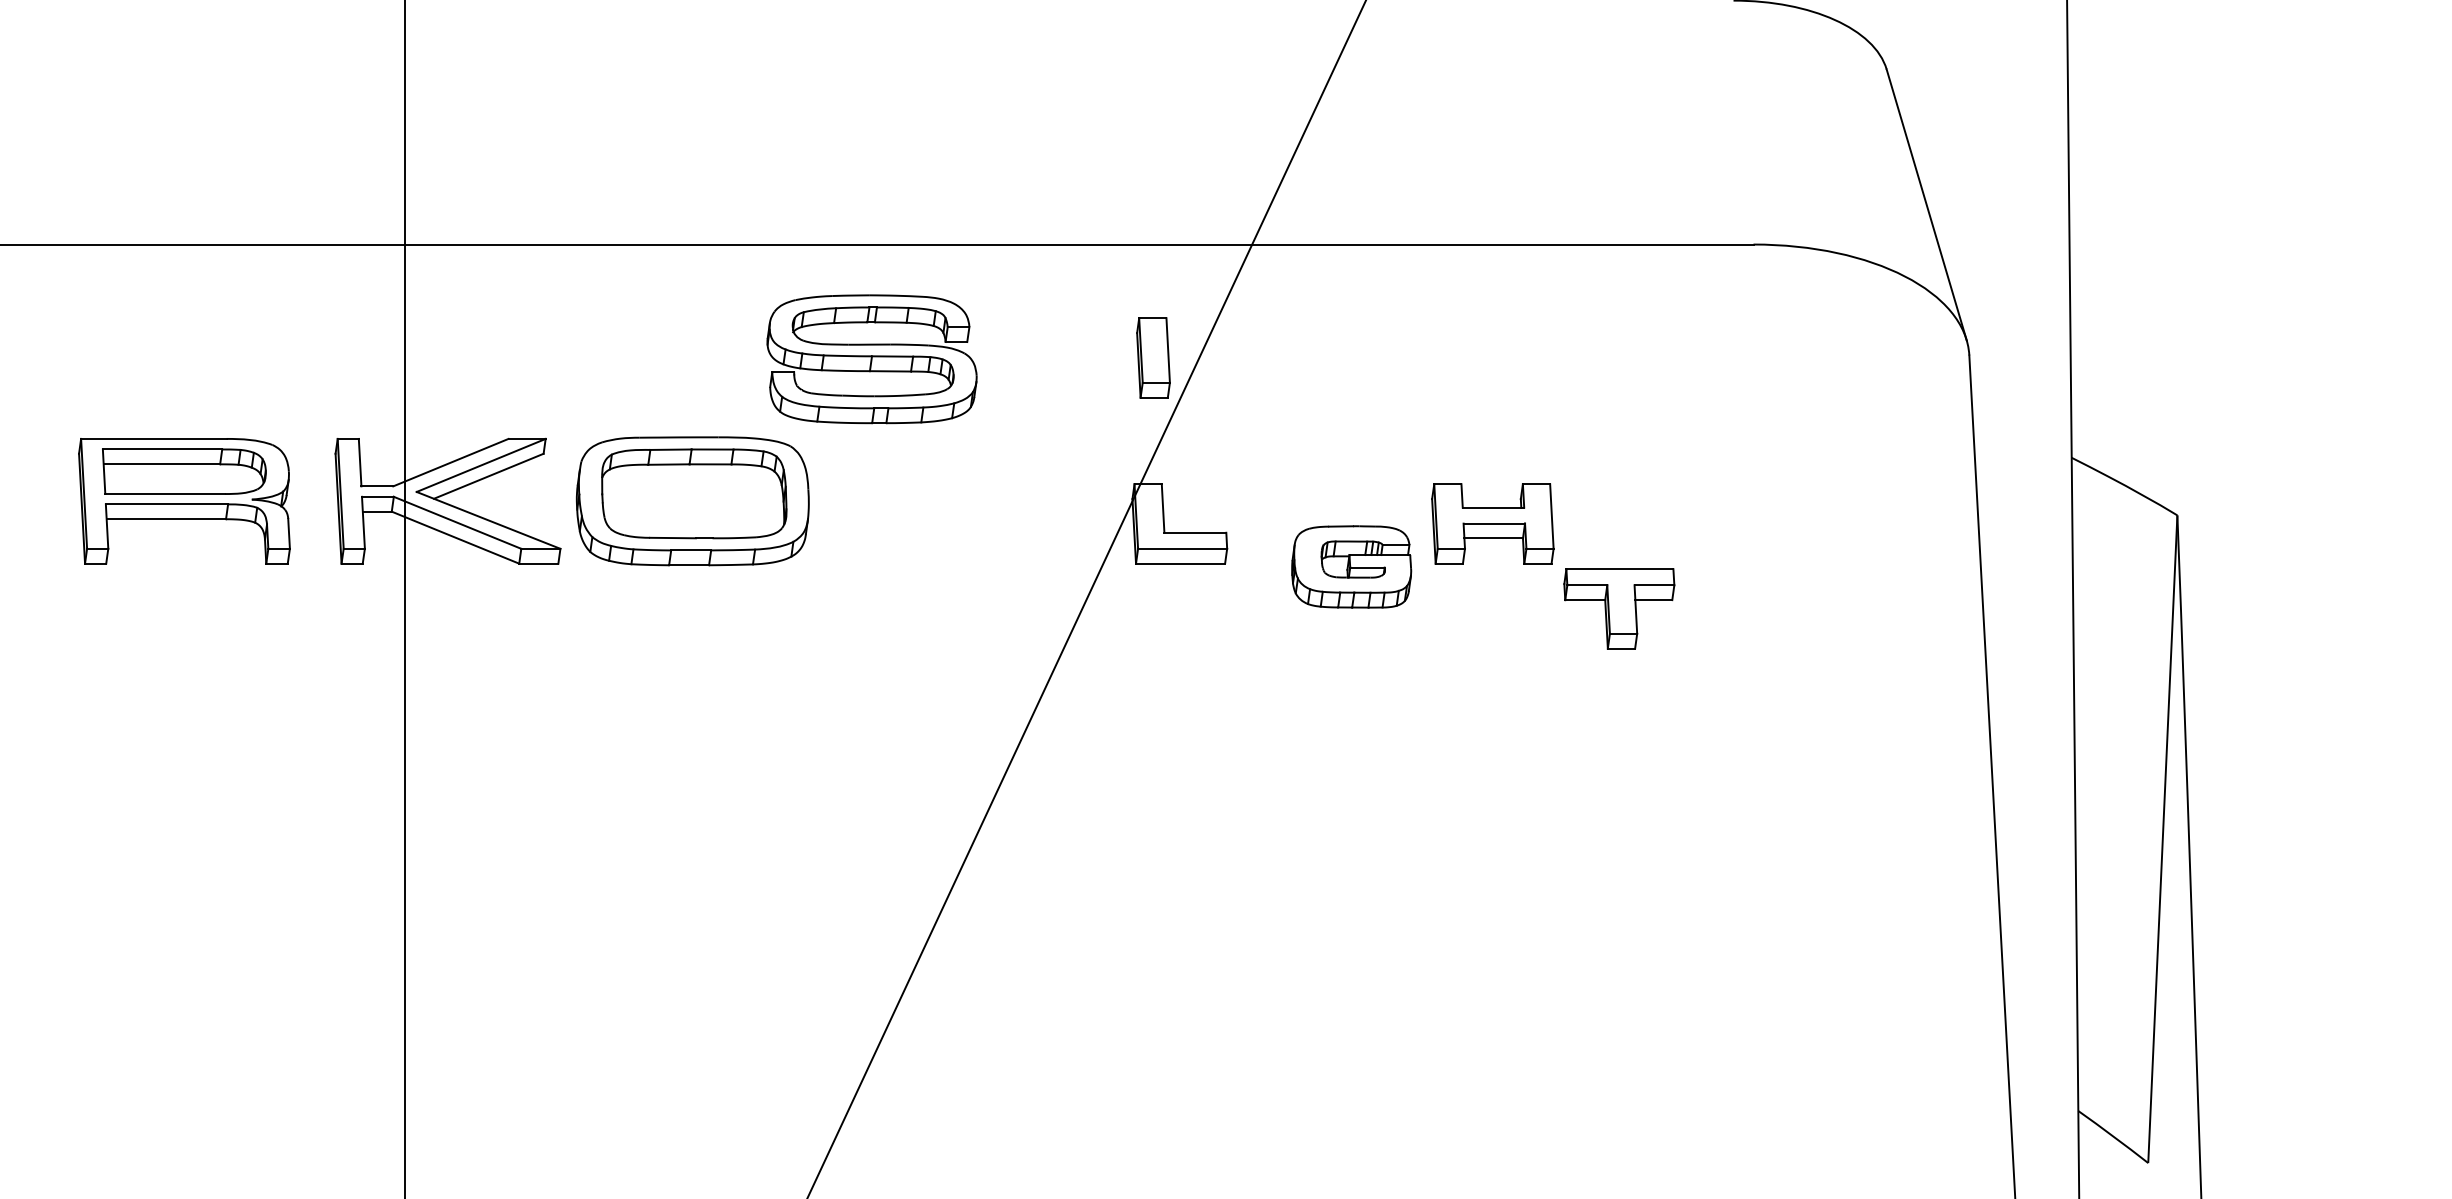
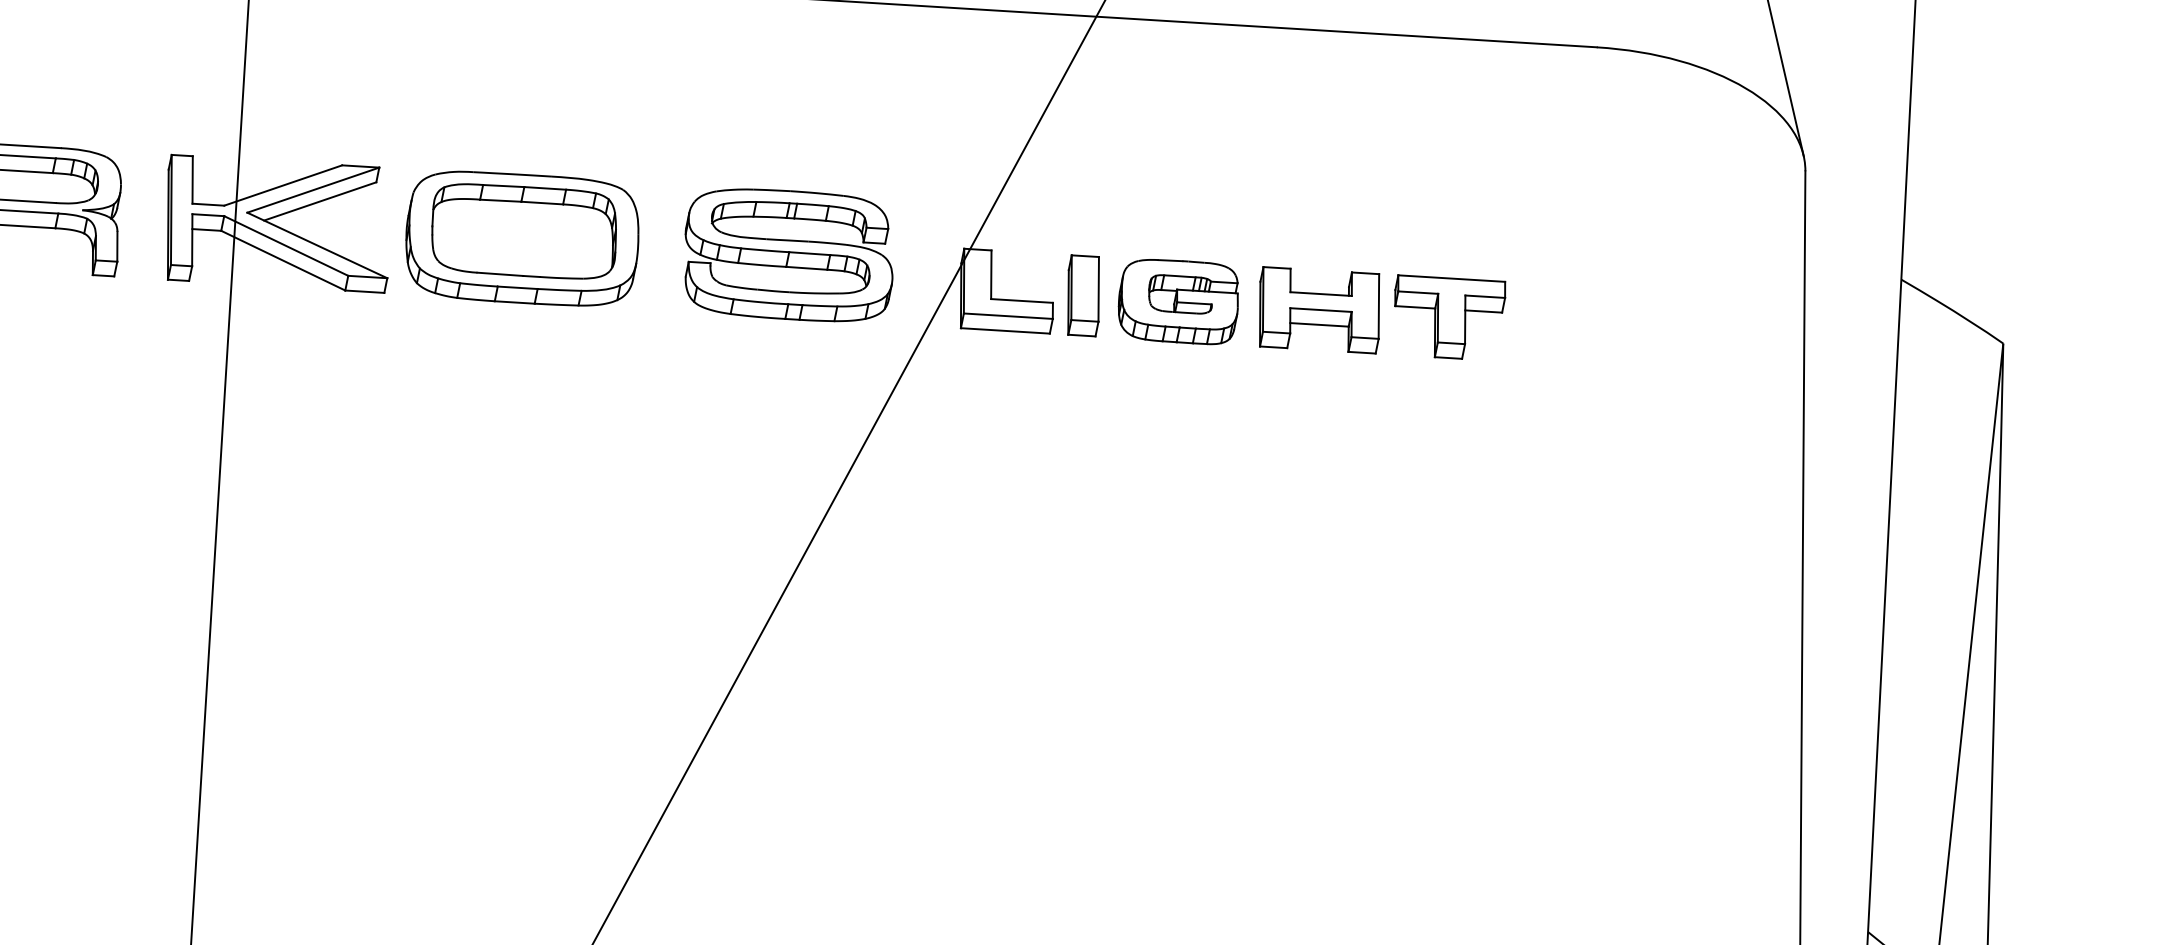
part: (1153, 357) -> (1083, 295), moved
part: (871, 359) -> (788, 255), moved
part: (1351, 566) -> (1178, 301), moved
part: (1619, 608) -> (1448, 317), moved

